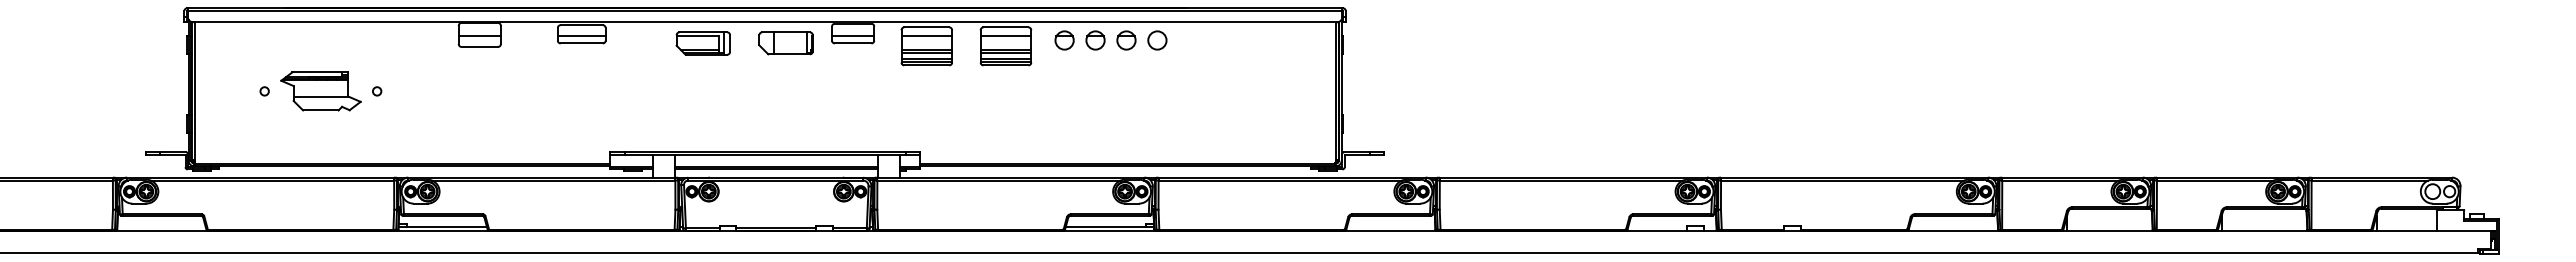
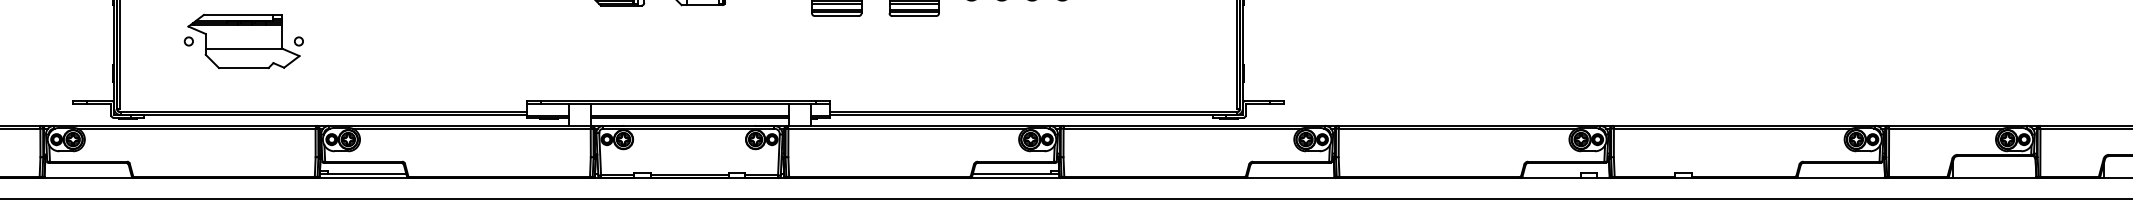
part: (320, 91) -> (243, 41), size x1.43

